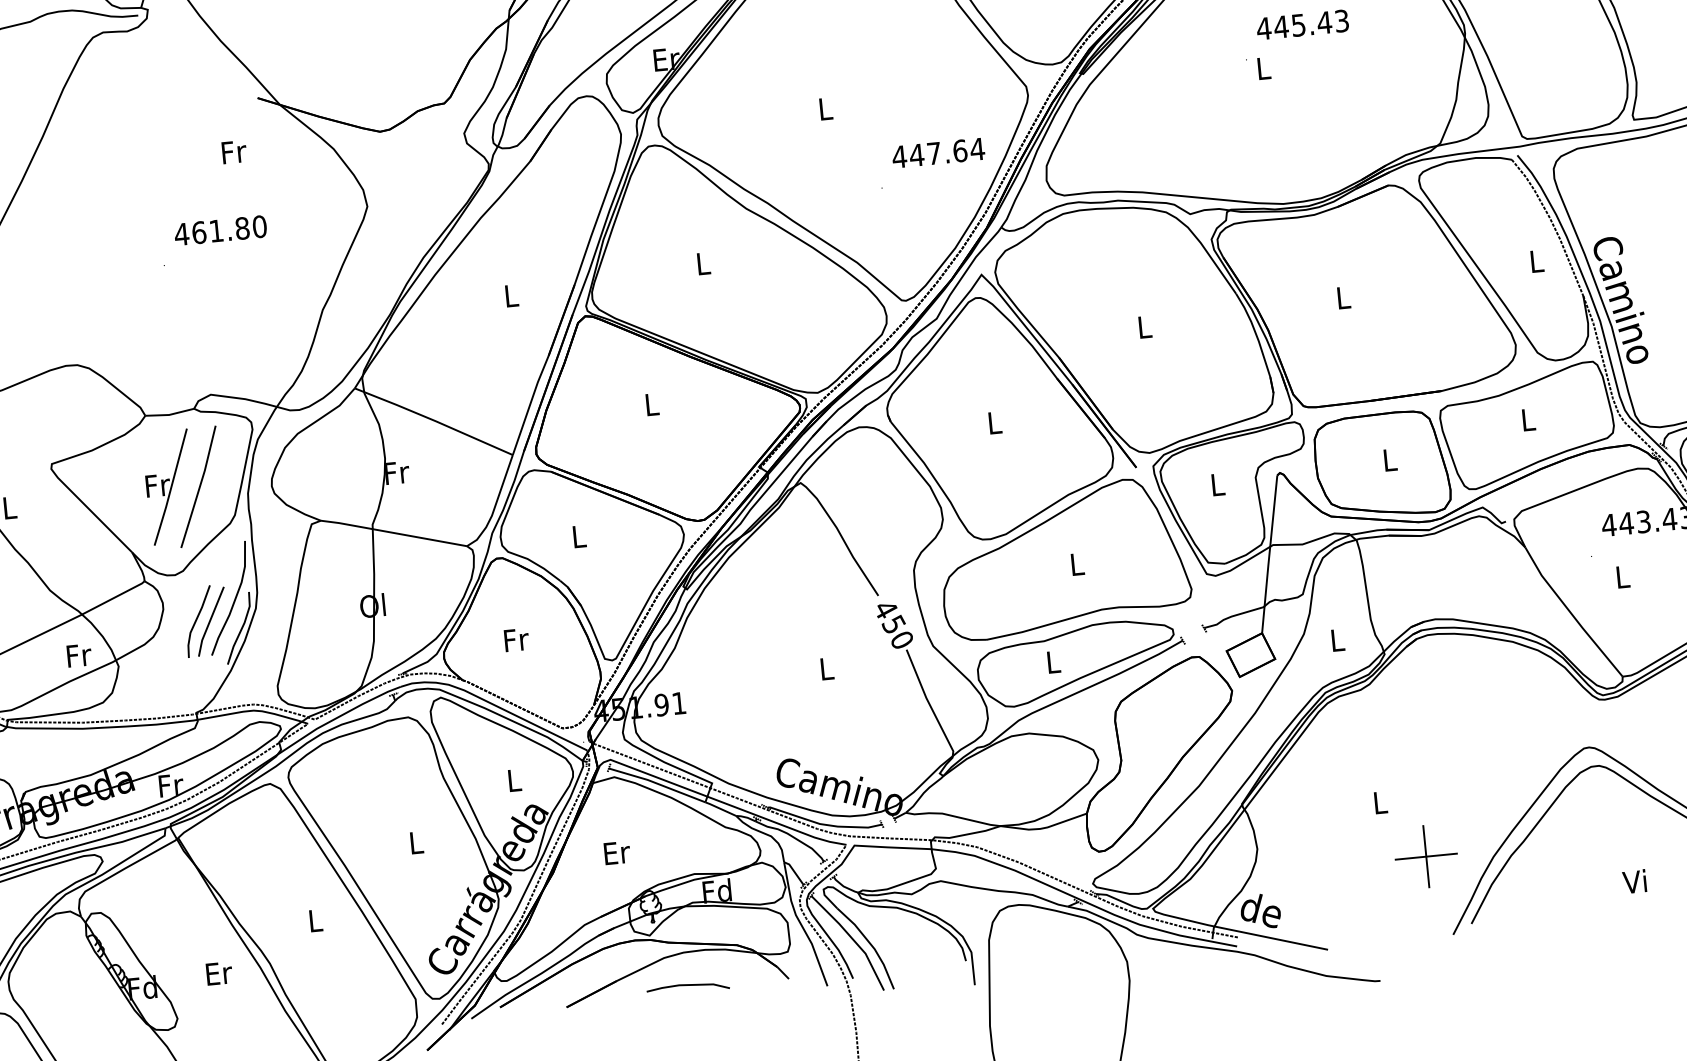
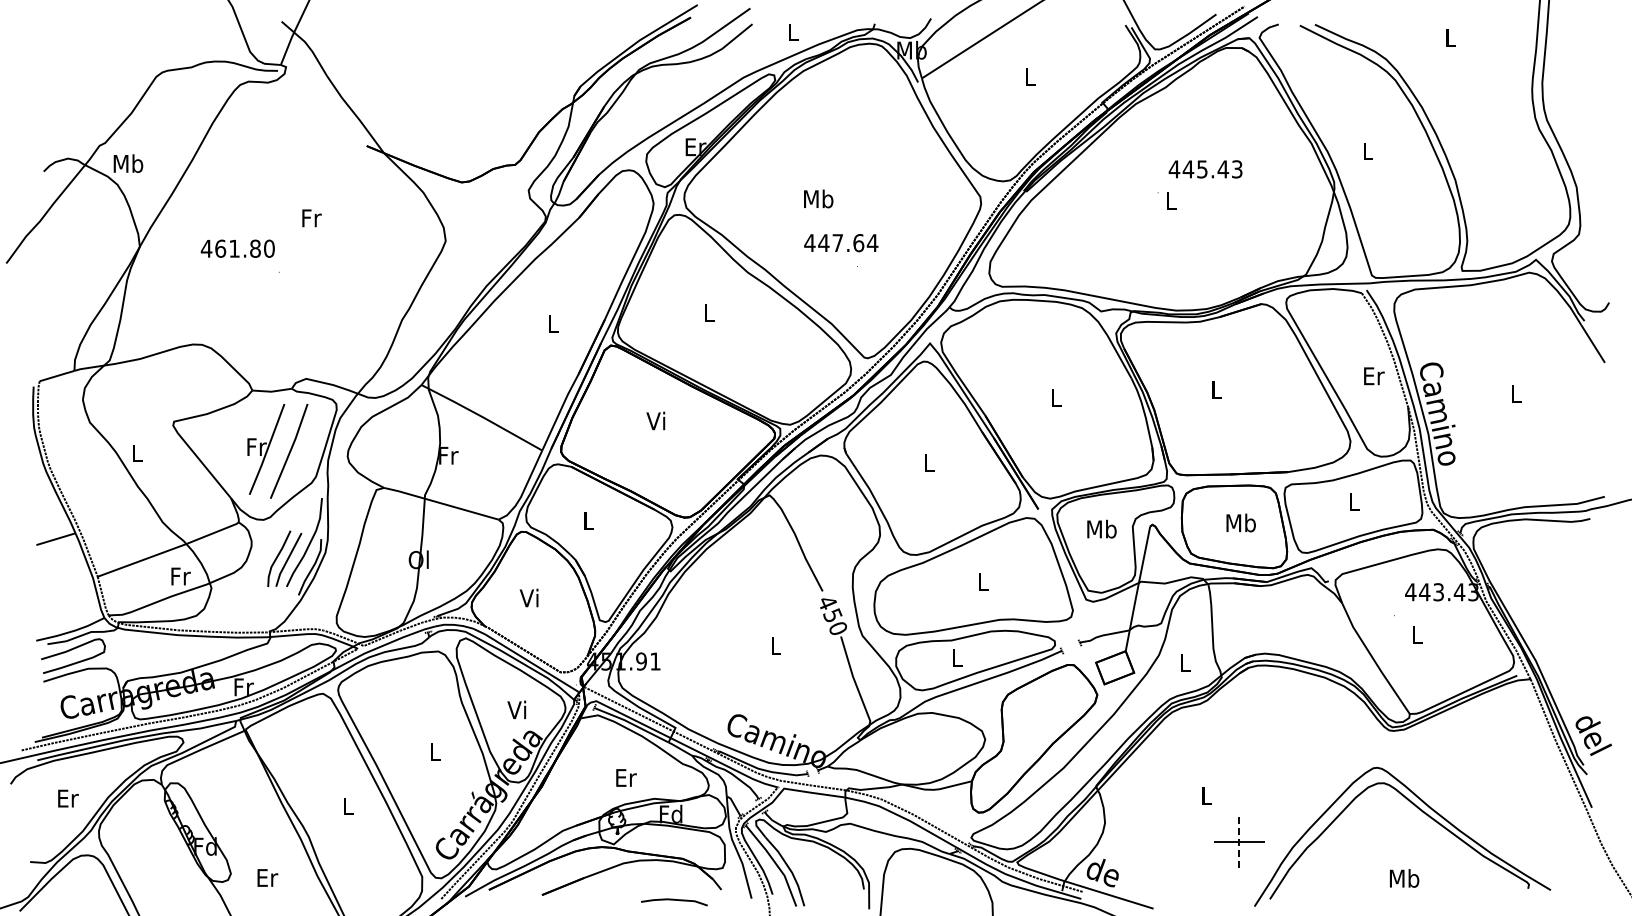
text: (825, 108) -> (818, 198), L -> Mb
text: (233, 152) -> (311, 218), moved
text: (938, 153) -> (841, 243), moved
text: (220, 230) -> (237, 248), moved
text: (1537, 261) -> (1374, 376), L -> Er
text: (649, 403) -> (655, 420), L -> Vi
text: (1389, 459) -> (1240, 522), L -> Mb
text: (1217, 483) -> (1101, 528), L -> Mb
text: (514, 639) -> (529, 597), Fr -> Vi
text: (512, 779) -> (516, 709), L -> Vi
text: (617, 852) -> (626, 777), moved
line: (1426, 855) -> (1239, 841), solid -> dashed
text: (1636, 881) -> (1404, 878), Vi -> Mb
text: (218, 972) -> (267, 877), moved
line: (688, 985) -> (674, 900), moved

